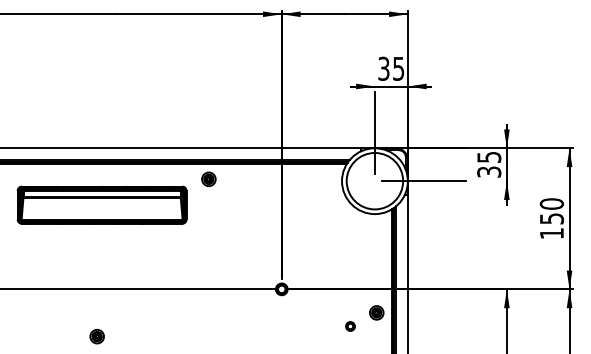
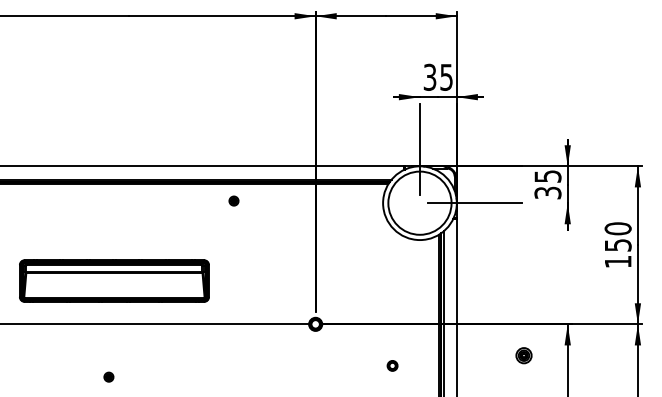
part: (208, 178) -> (233, 200), size x0.6
part: (102, 204) -> (114, 280), moved
part: (376, 312) -> (523, 355), moved
part: (96, 335) -> (108, 376), size x0.6

